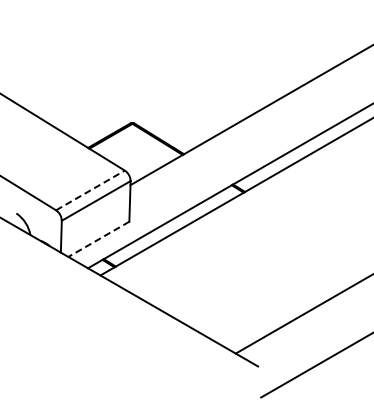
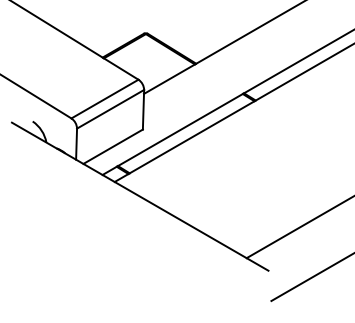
line: (90, 190) -> (105, 99), dashed -> solid
line: (98, 239) -> (112, 146), dashed -> solid

